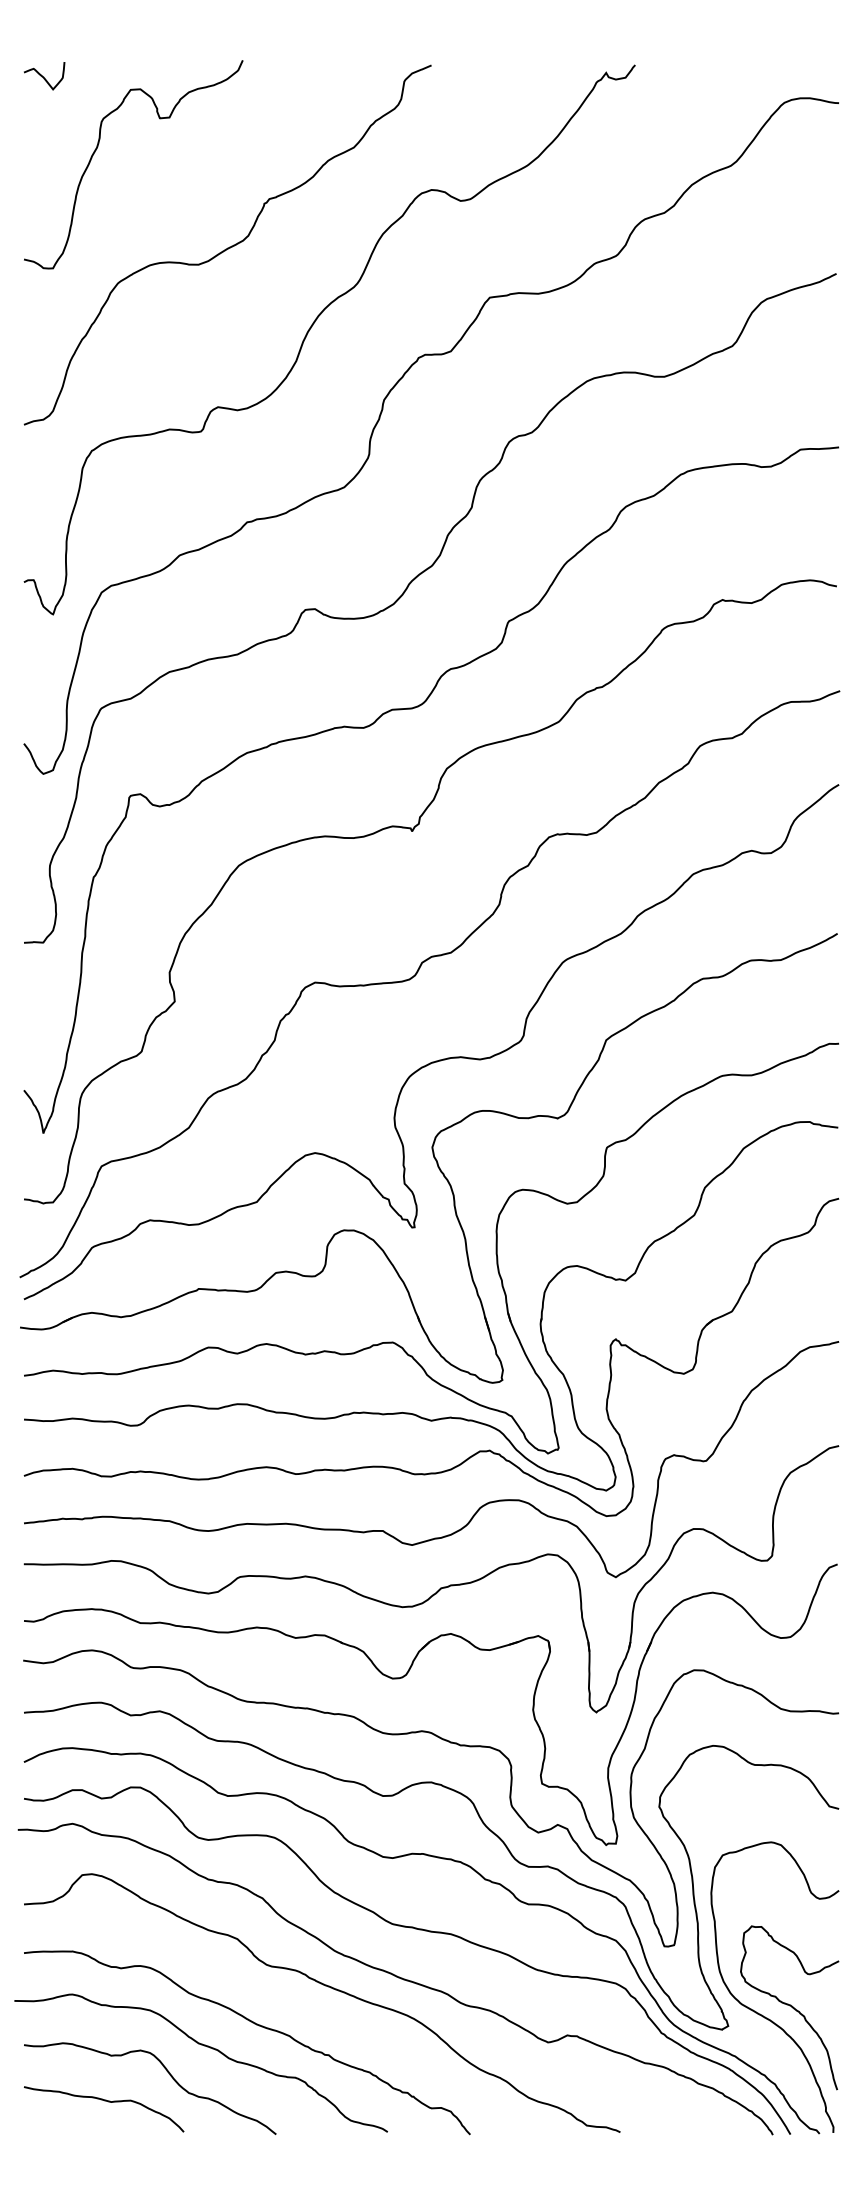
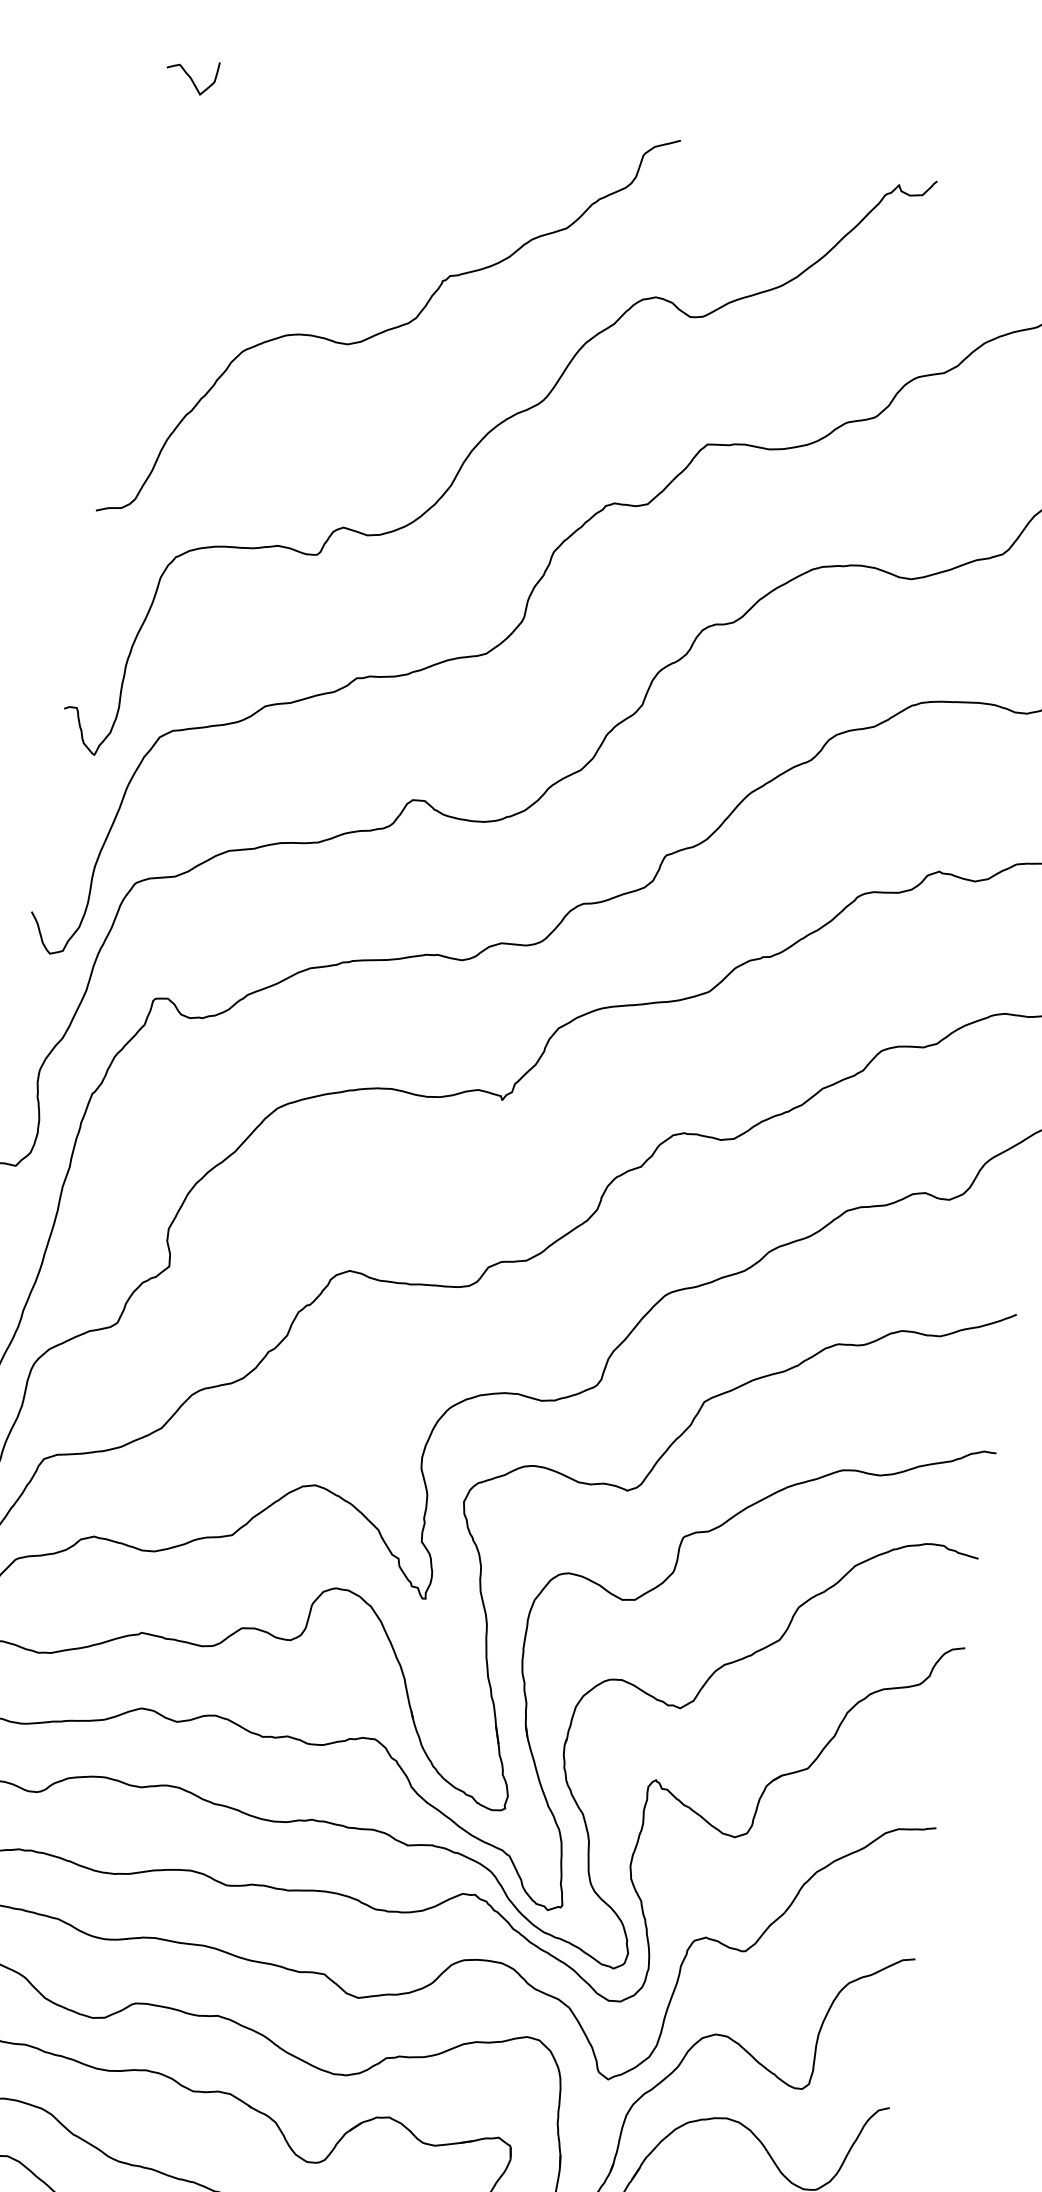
curve: (98, 146) -> (245, 175), removed

